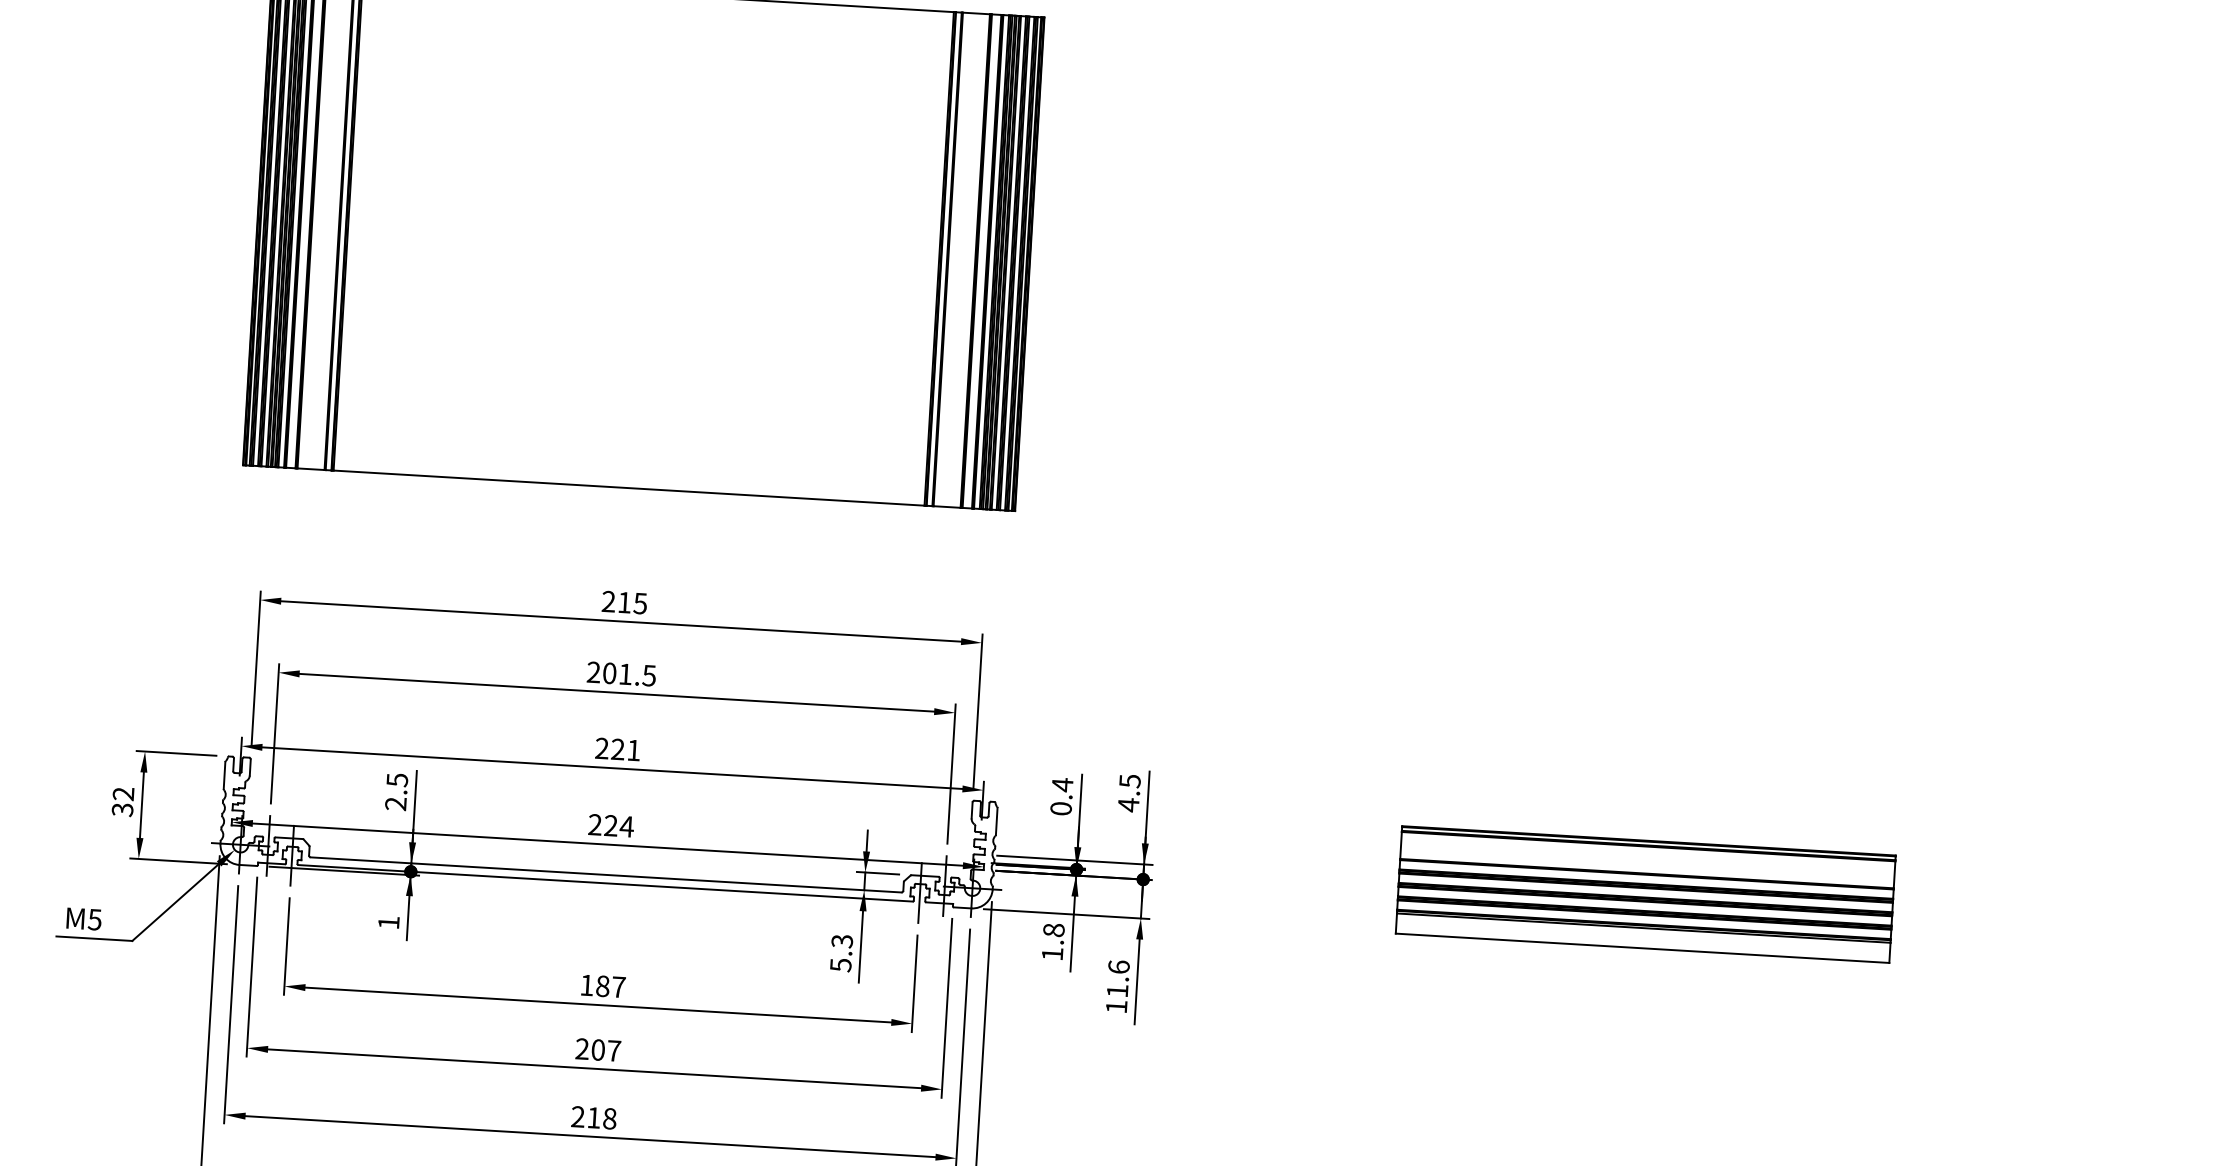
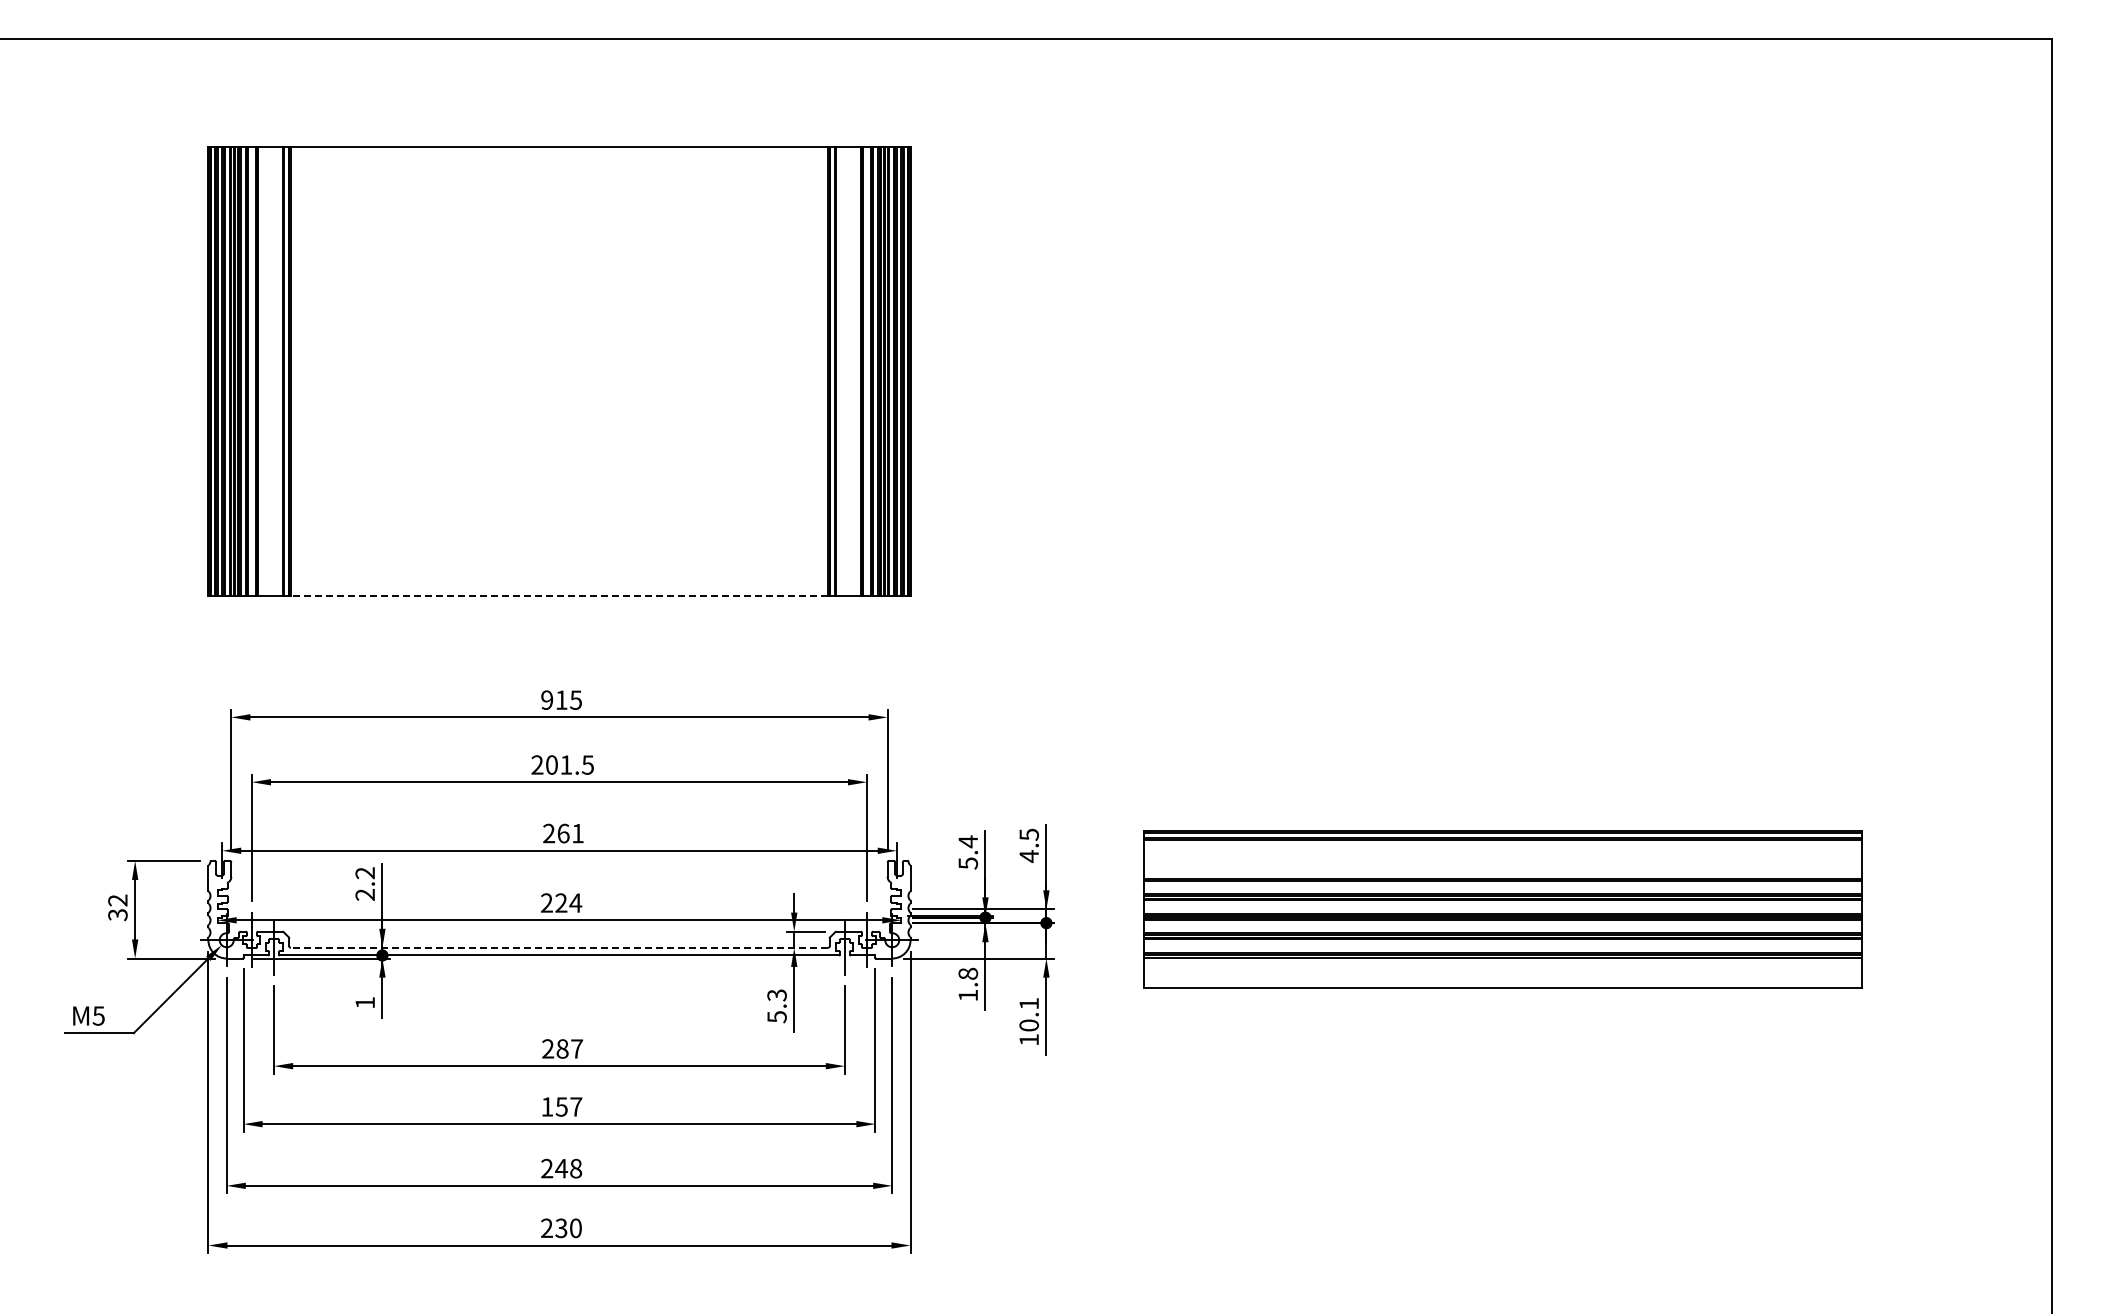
line: (629, 488) -> (559, 596), solid -> dashed
text: (609, 600) -> (547, 699), 215 -> 915
text: (617, 749) -> (563, 833), 221 -> 261
text: (397, 780) -> (365, 873), 2.5 -> 2.2
text: (1060, 808) -> (967, 863), 0.4 -> 5.4
line: (606, 874) -> (559, 947), solid -> dashed
part: (1645, 894) -> (1502, 909), size x1.6
text: (1117, 978) -> (1028, 1014), 11.6 -> 10.1
text: (587, 984) -> (548, 1048), 187 -> 287
text: (590, 1049) -> (554, 1106), 207 -> 157
text: (593, 1117) -> (561, 1168), 218 -> 248

